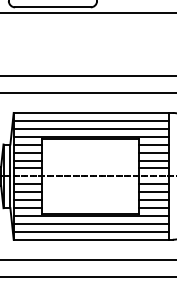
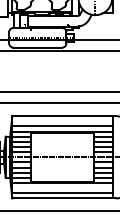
line: (90, 121) -> (62, 121), removed
line: (90, 224) -> (62, 188), removed

